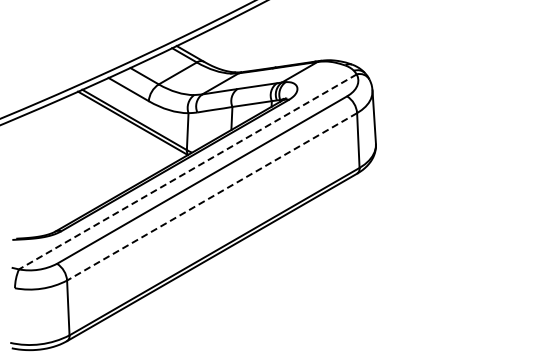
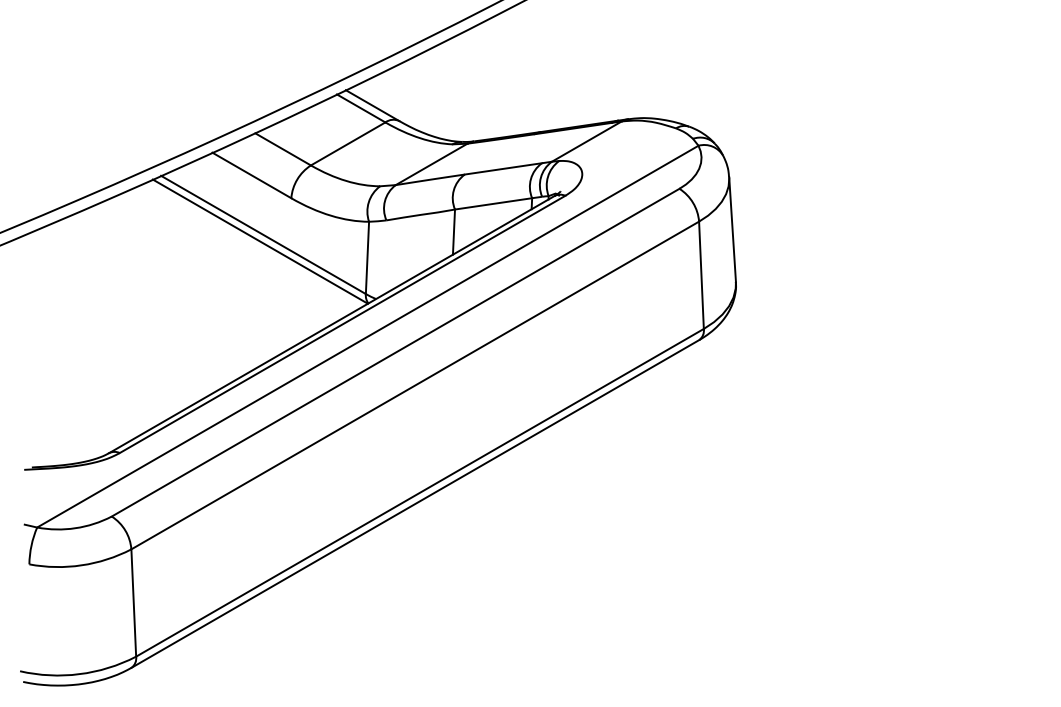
line: (187, 172) -> (367, 337), dashed -> solid
line: (211, 197) -> (414, 386), dashed -> solid

